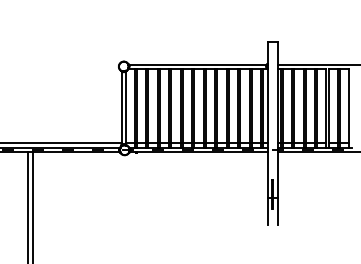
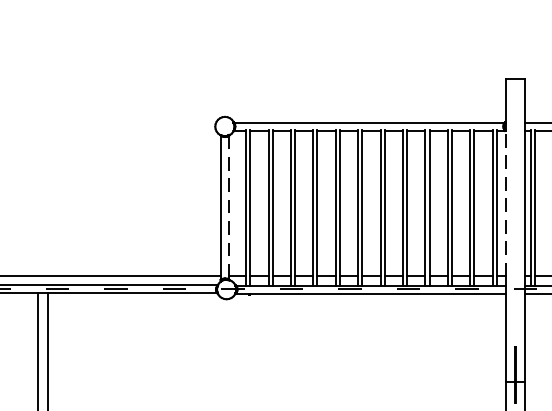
line: (267, 105) -> (505, 202), solid -> dashed
line: (126, 107) -> (230, 206), solid -> dashed

